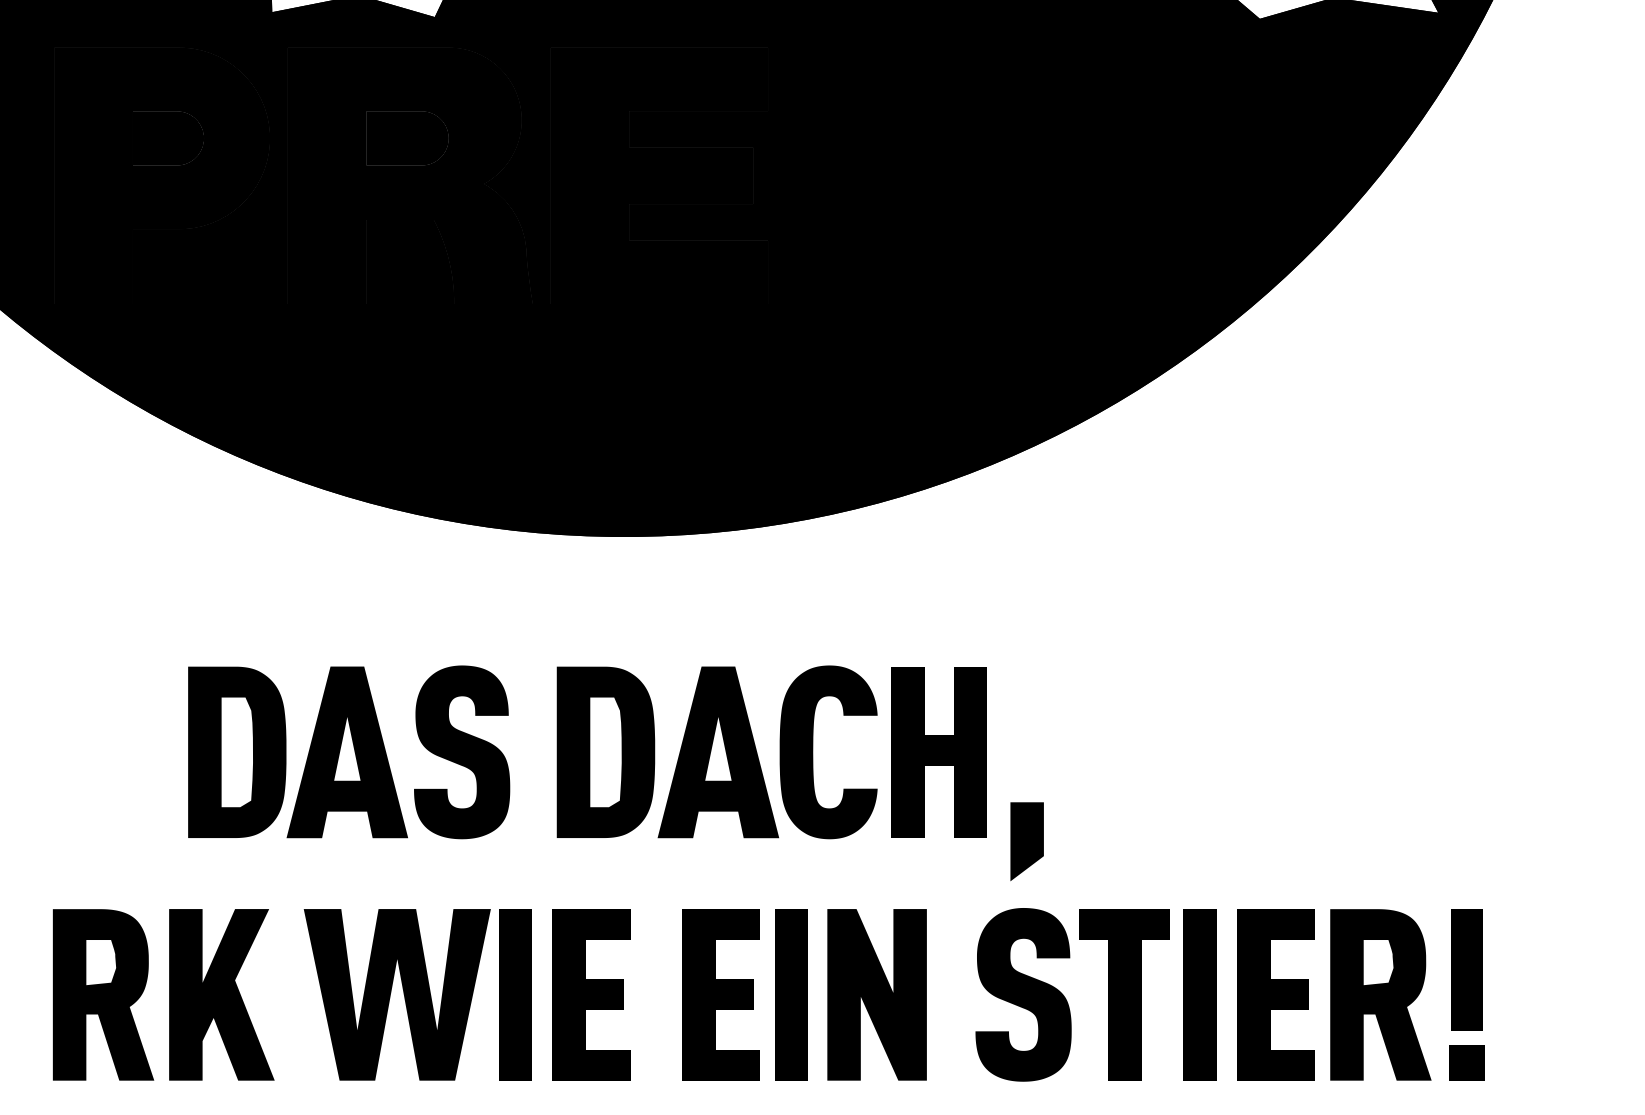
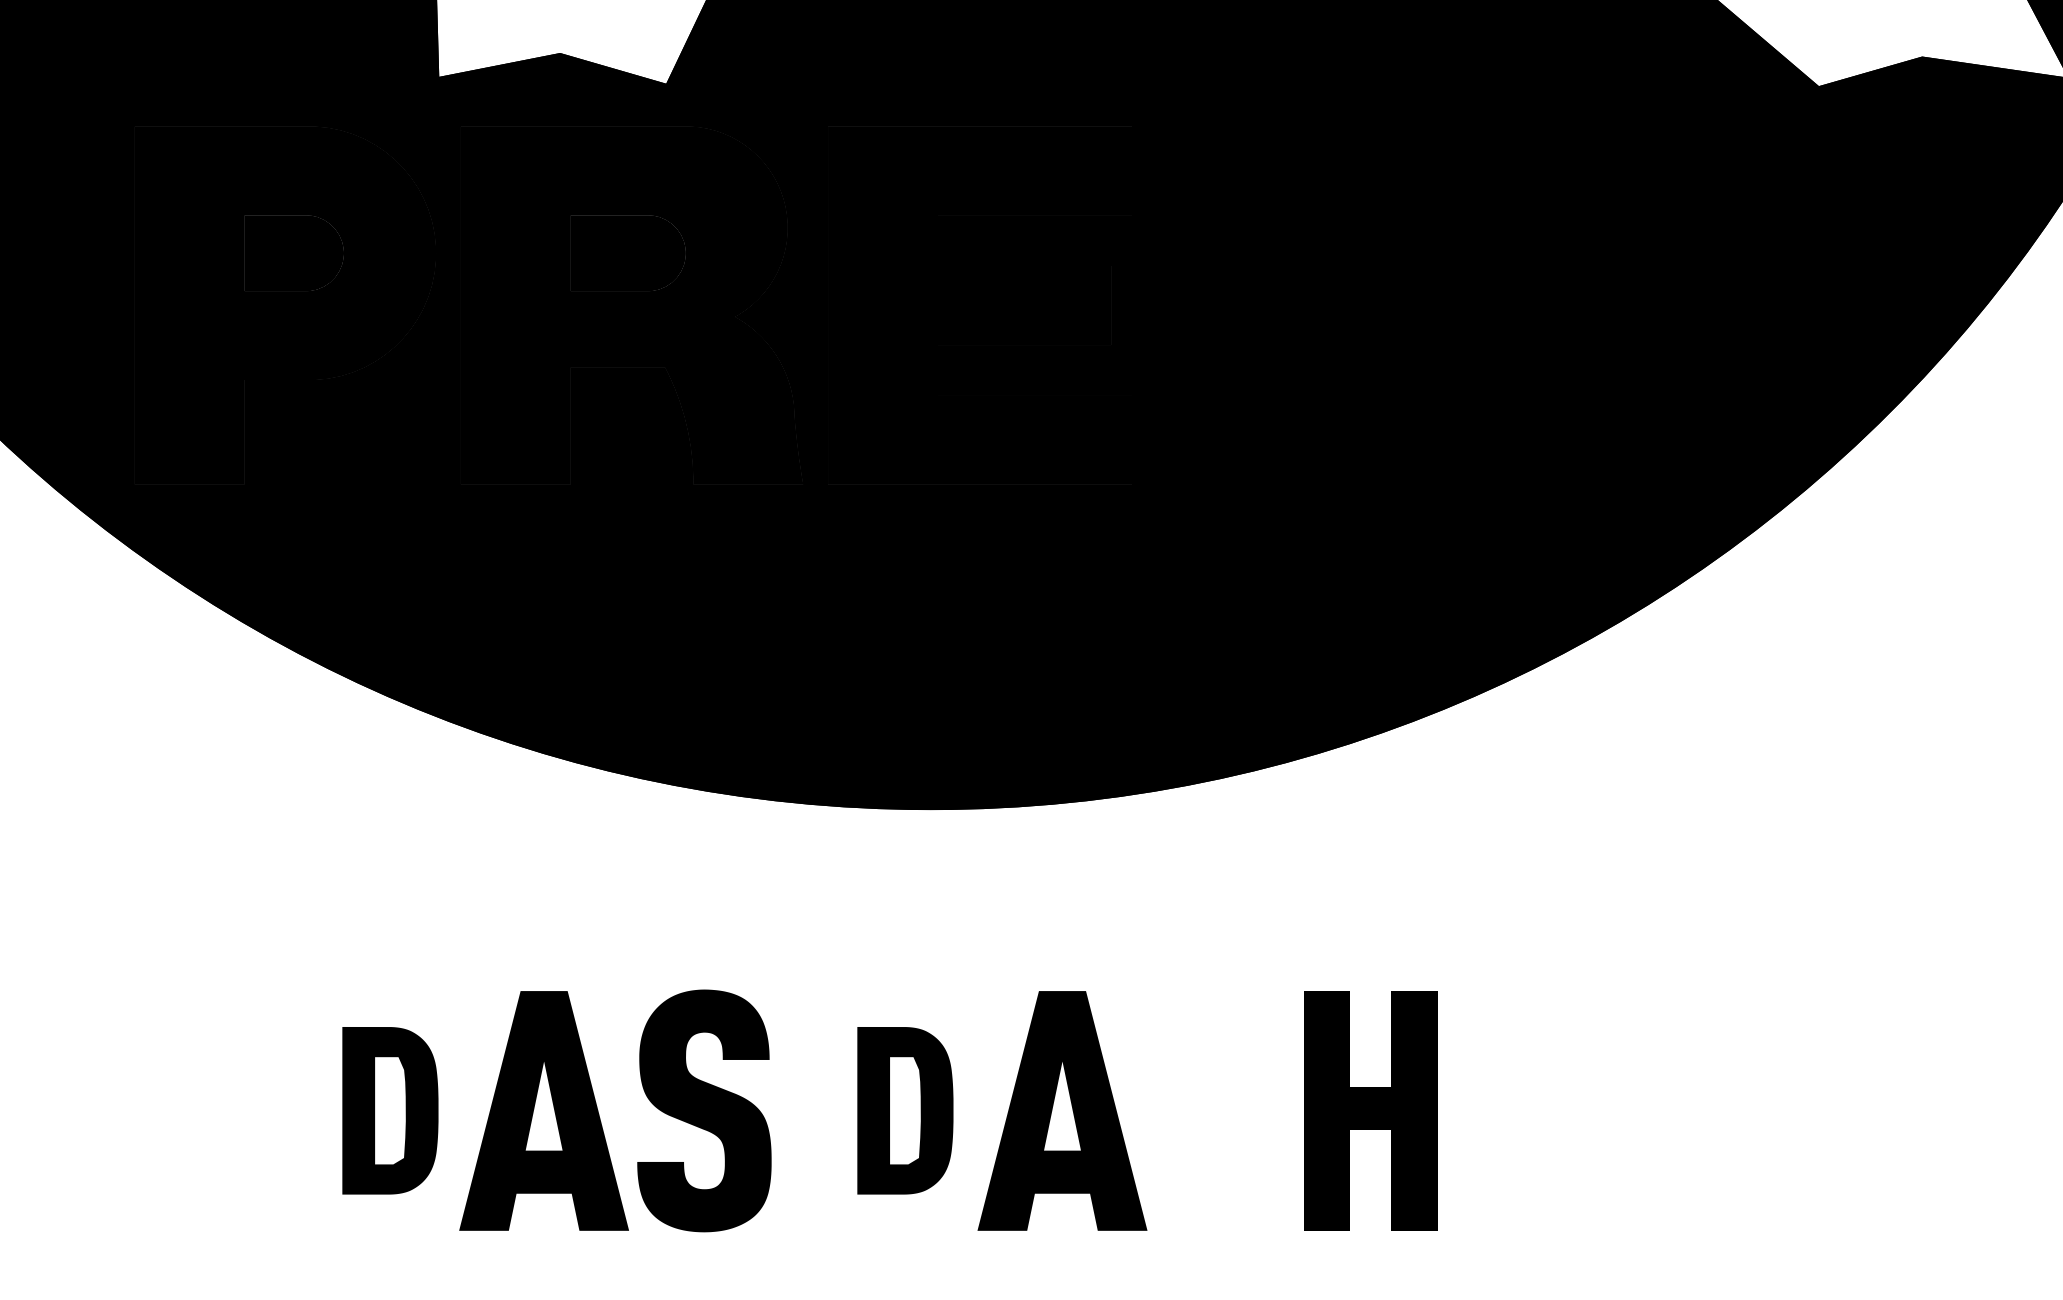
part: (237, 751) -> (390, 1109), size x0.7
part: (605, 751) -> (904, 1109), size x0.7
part: (813, 752) -> (1195, 1111), removed
fill: (1026, 841) -> (1492, 1235), removed

